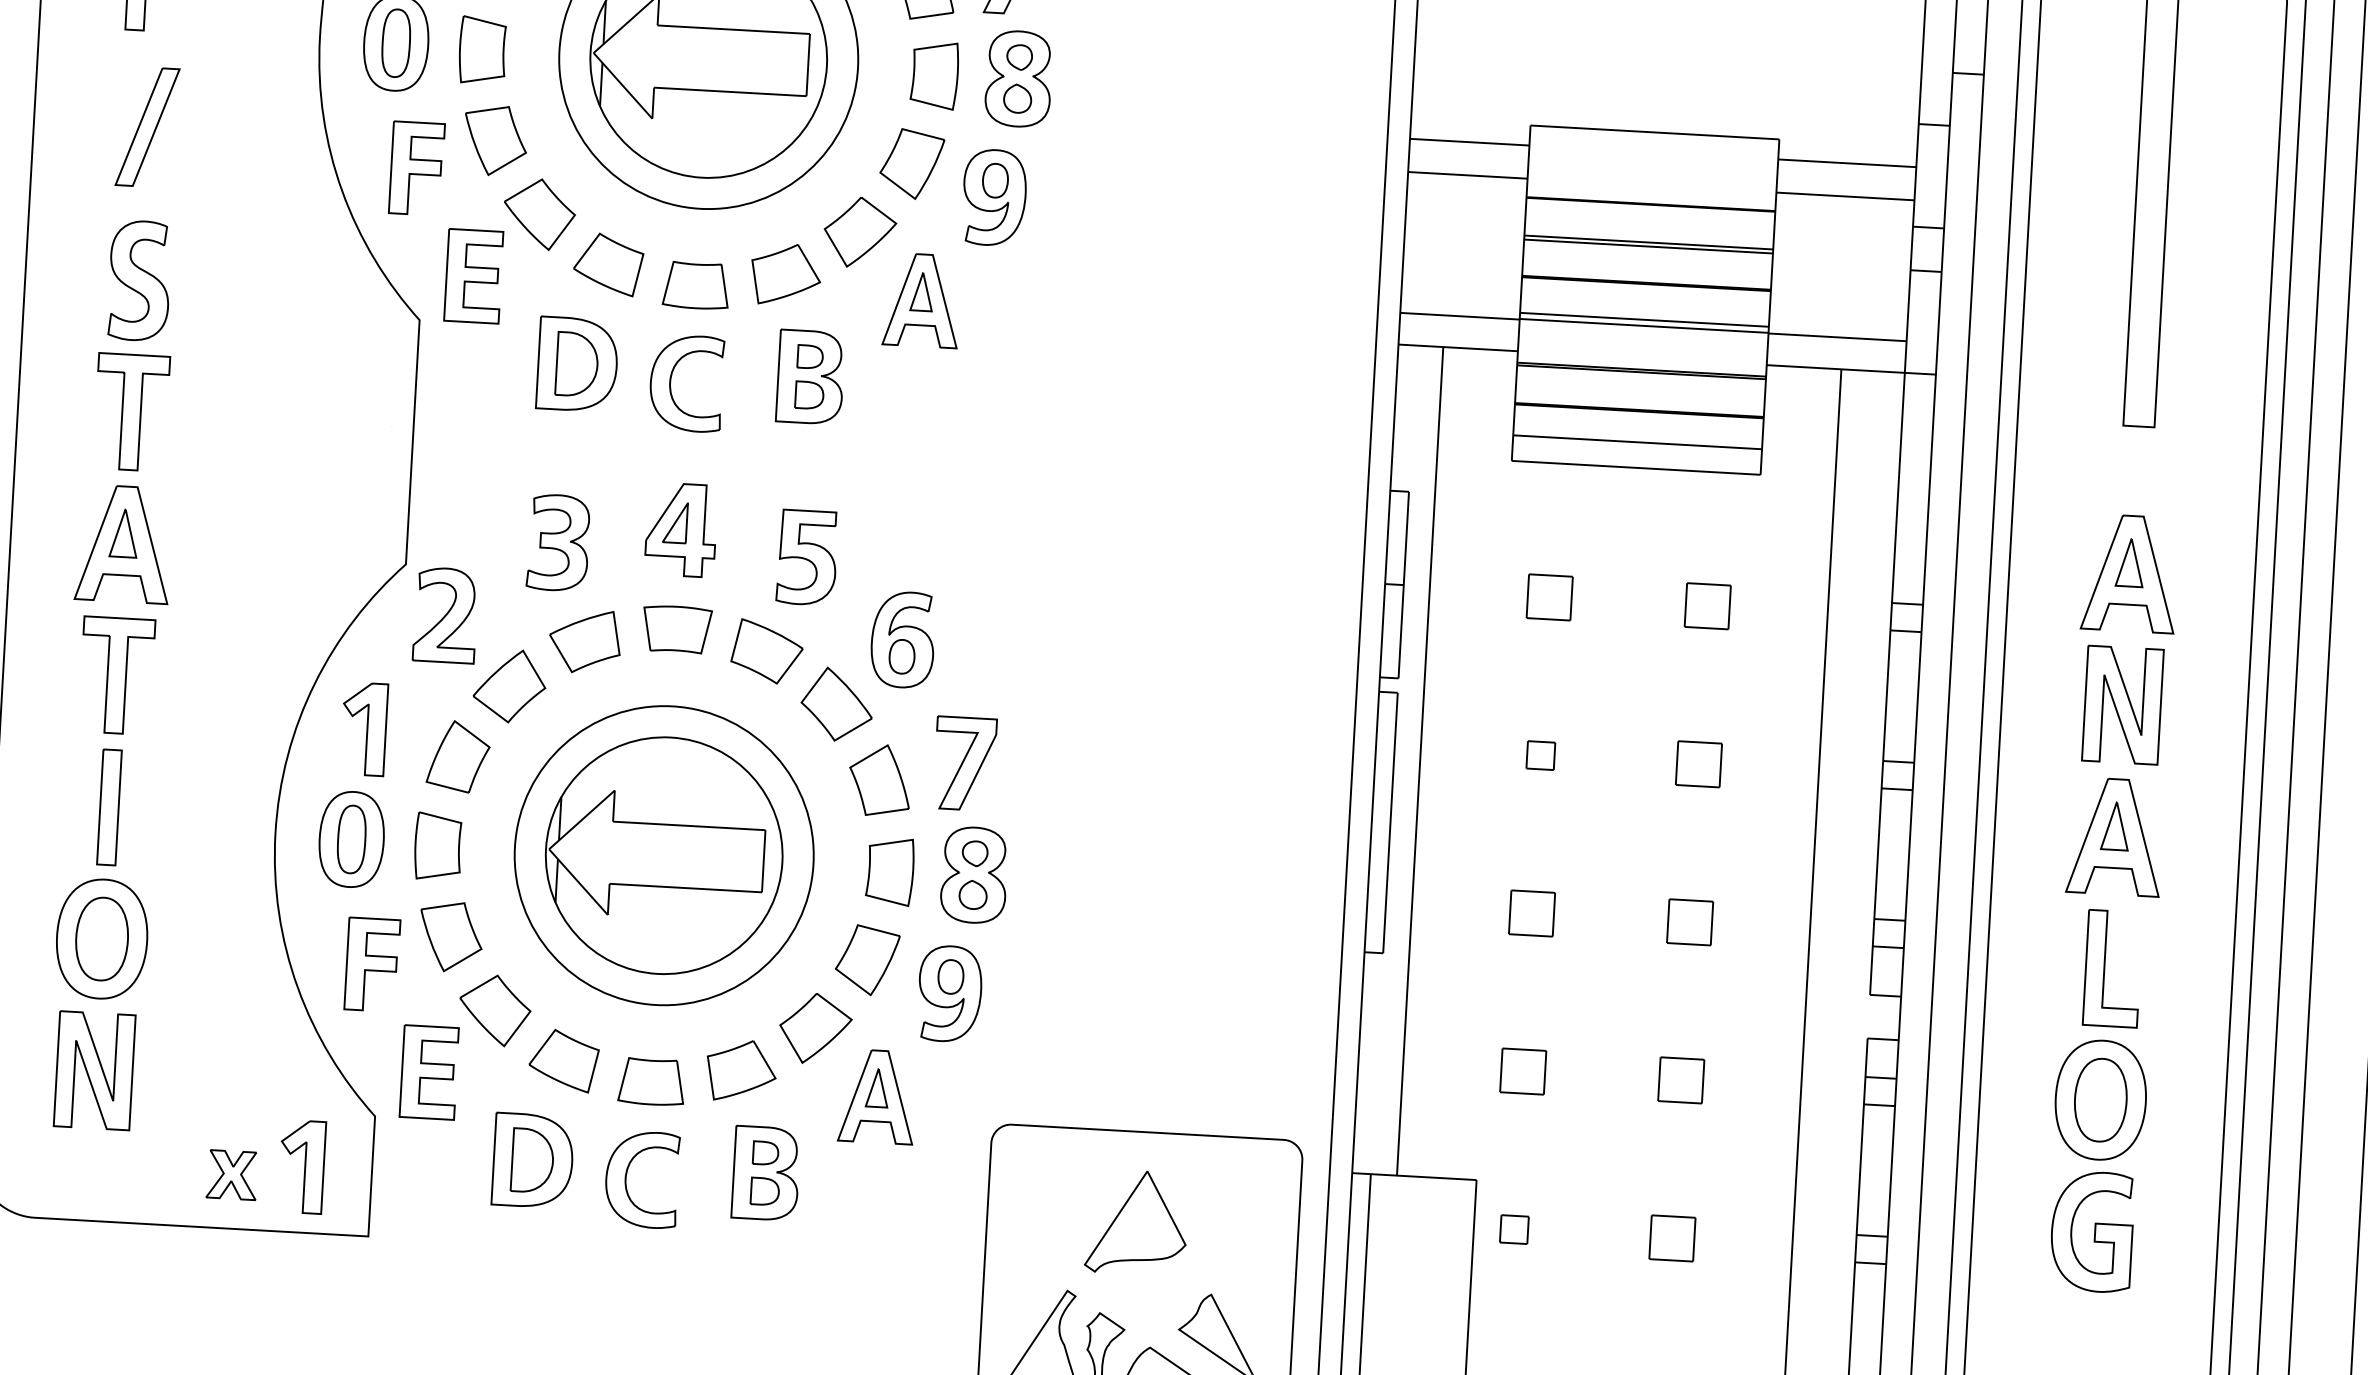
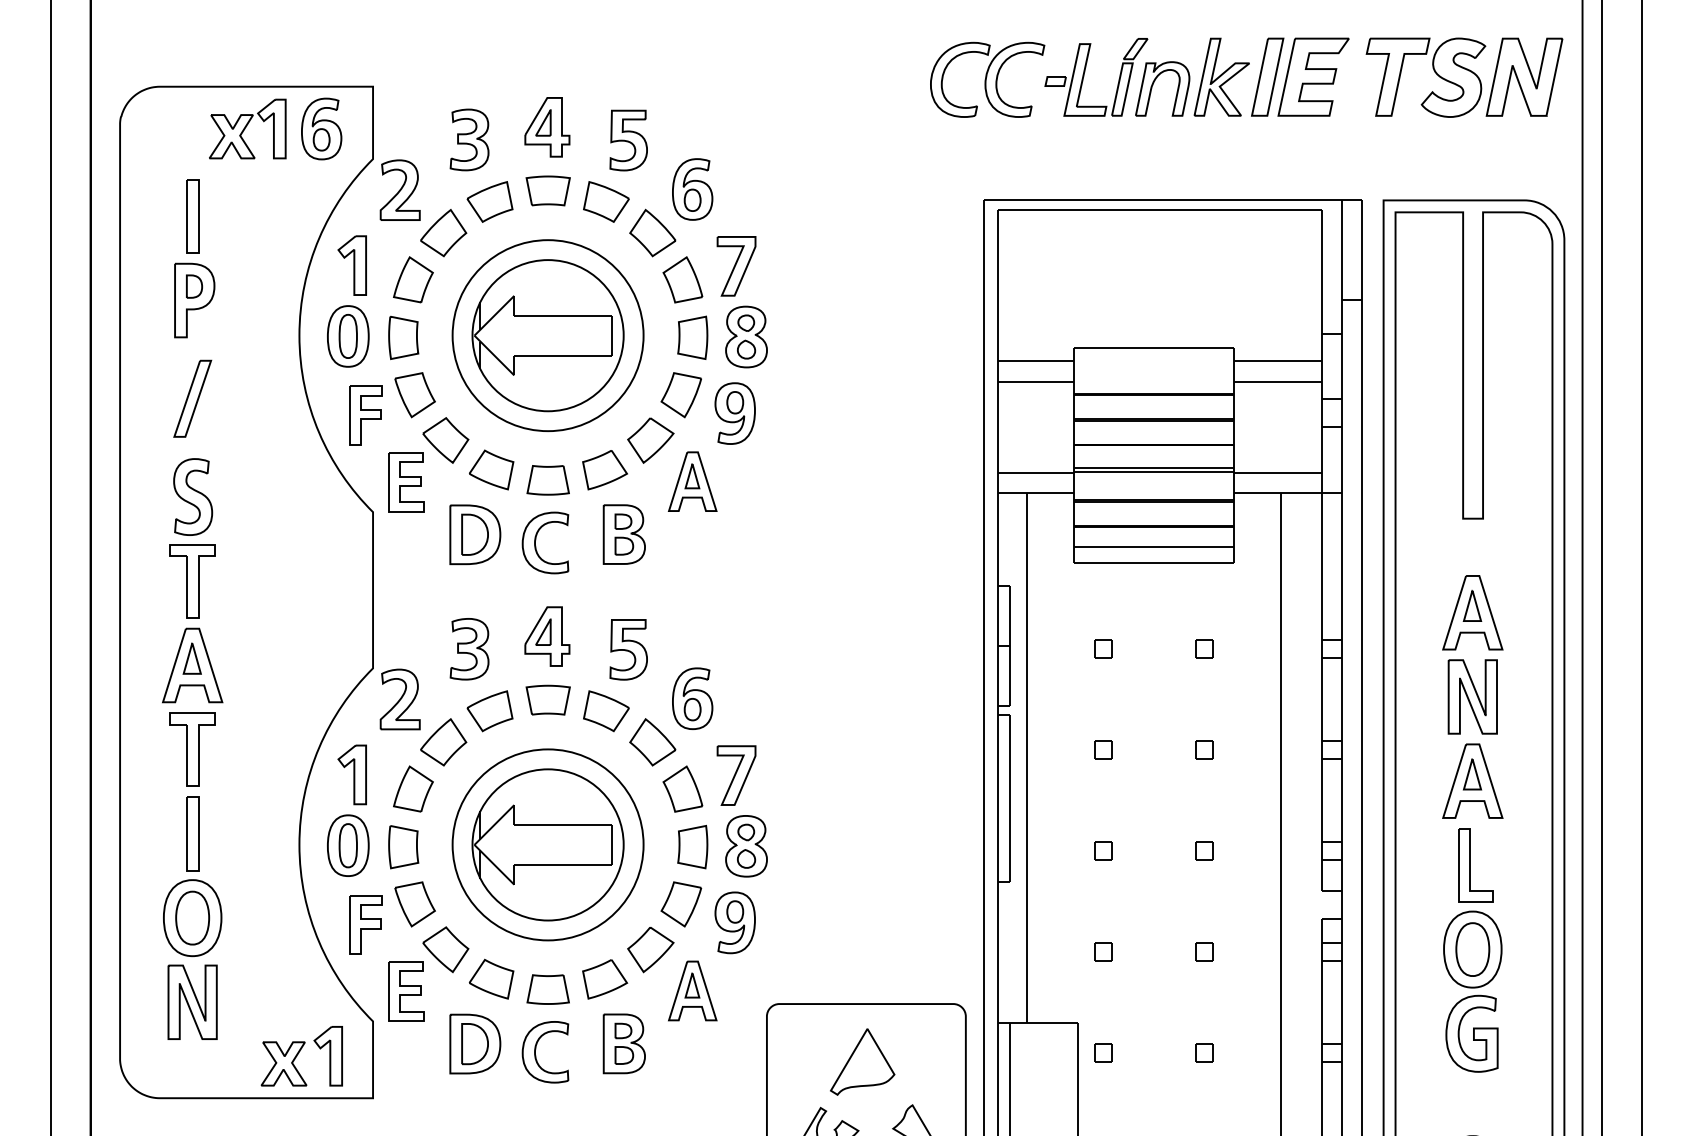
part: (1549, 597) -> (1103, 648), size x0.62
part: (1707, 605) -> (1204, 648), size x0.62
part: (1698, 763) -> (1204, 749), size x0.62
part: (1532, 912) -> (1103, 850), size x0.62
part: (1689, 921) -> (1204, 850), size x0.62
part: (1523, 1070) -> (1103, 951), size x0.62
part: (1681, 1079) -> (1204, 951), size x0.62
part: (231, 1174) -> (283, 1063), size x1.43
part: (1672, 1237) -> (1204, 1052), size x0.62

